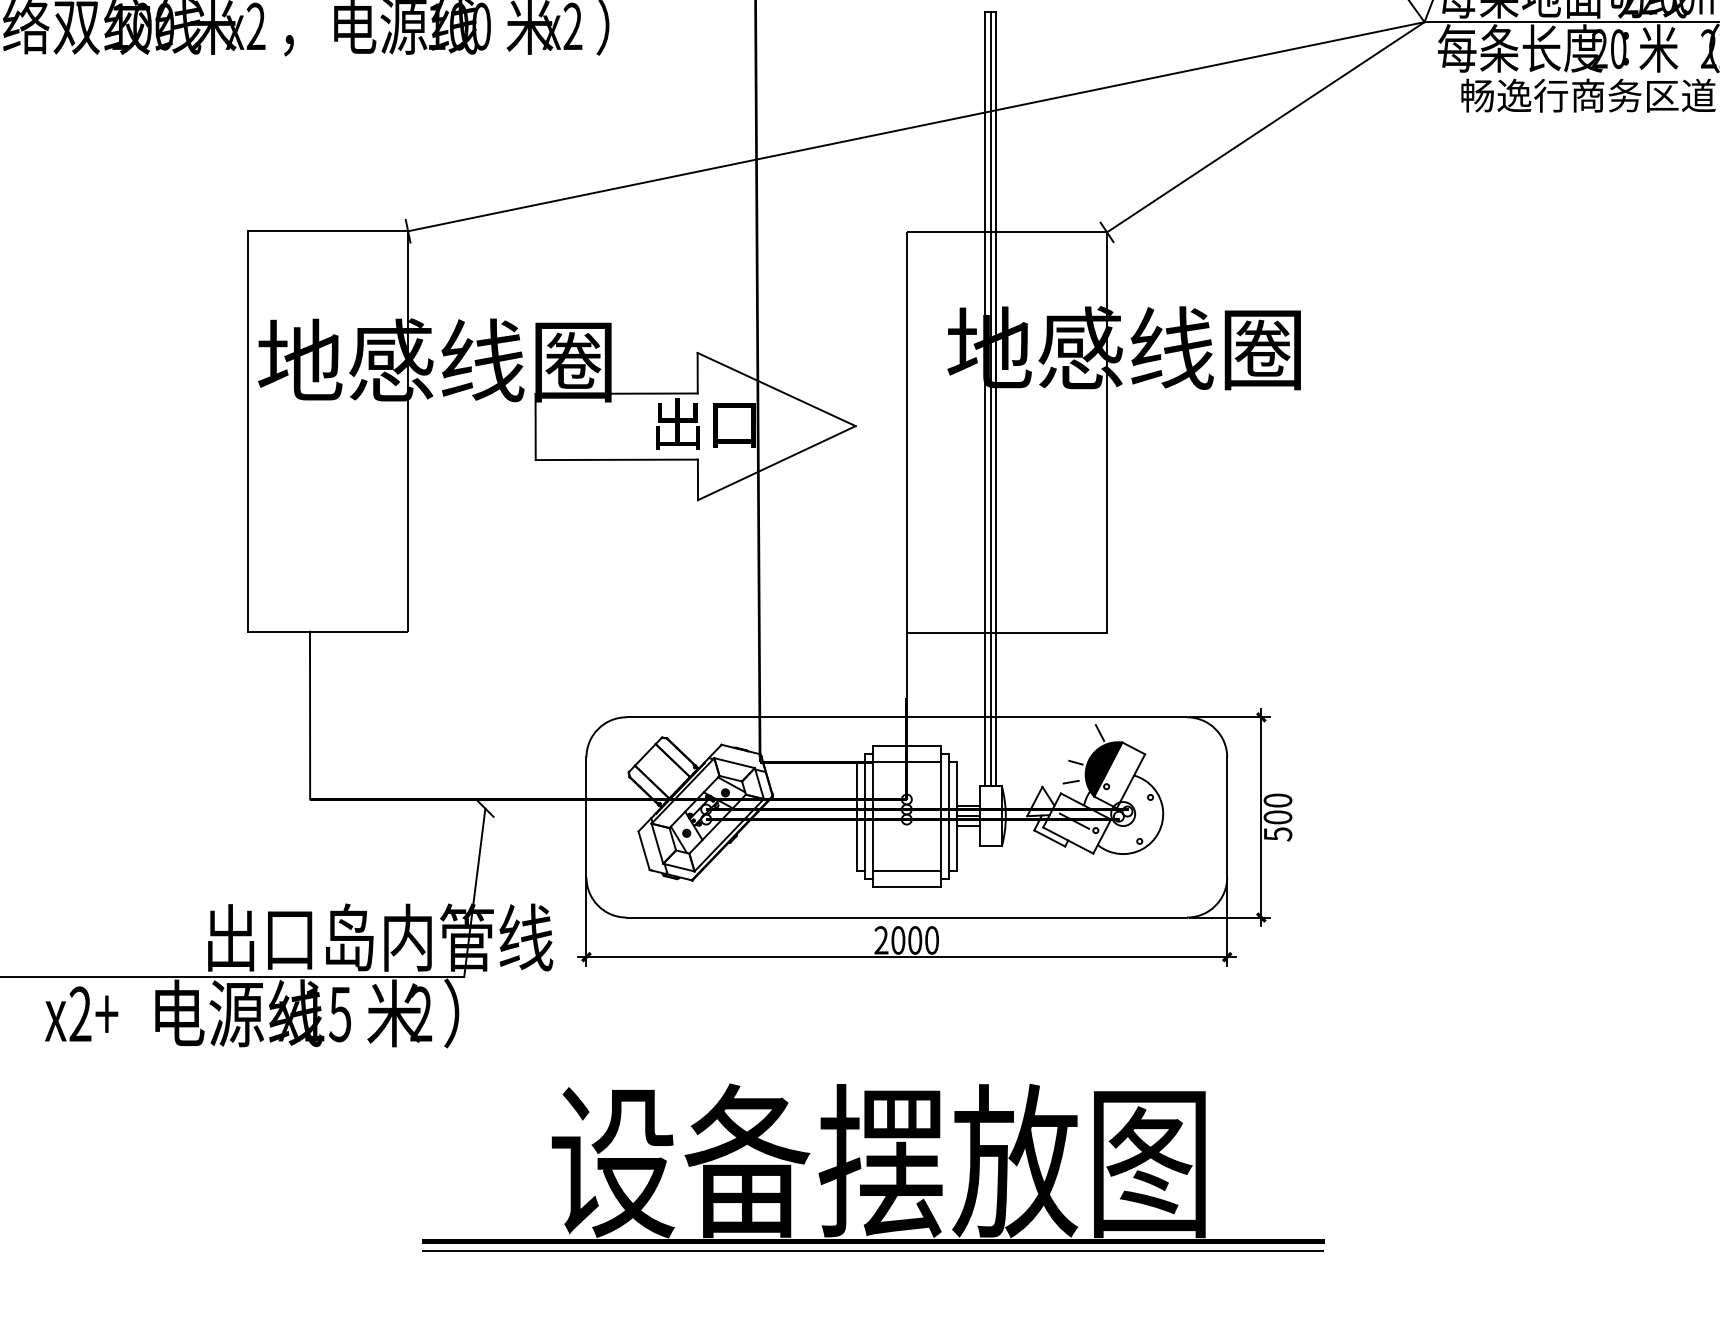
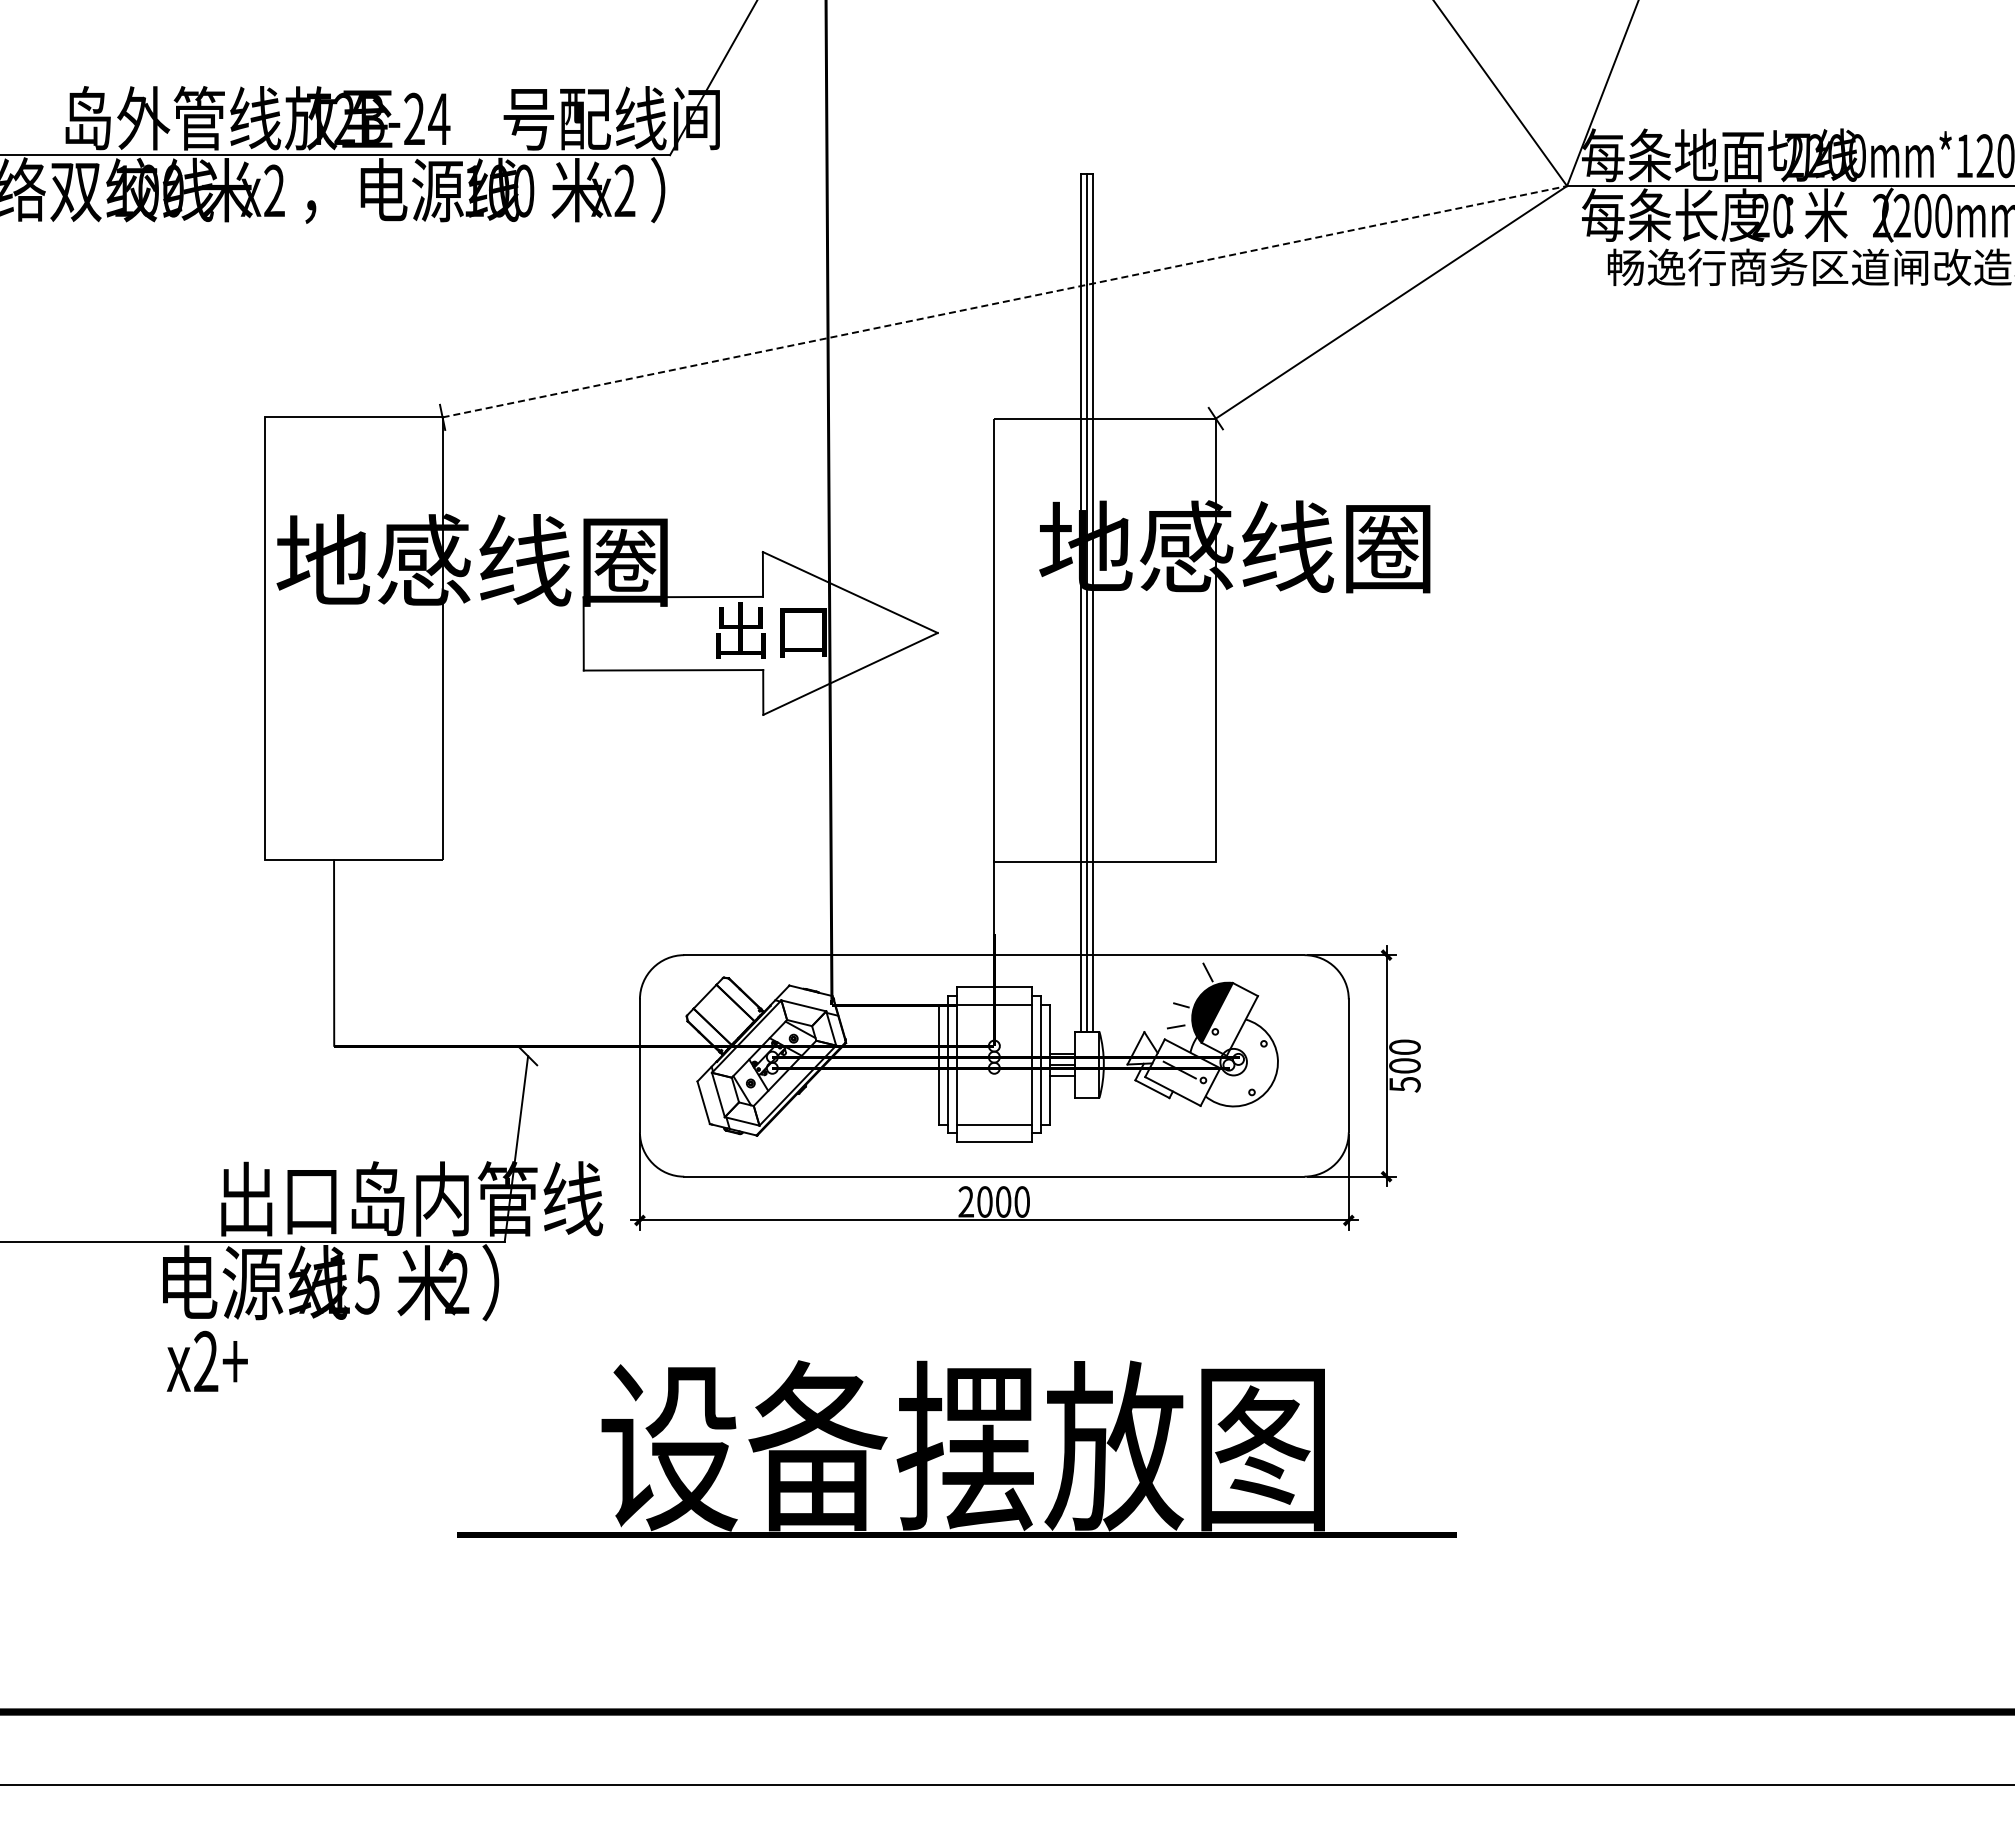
line: (916, 126) -> (1005, 301), solid -> dashed
text: (80, 1013) -> (206, 1360), moved
line: (872, 1250) -> (956, 1545), removed

